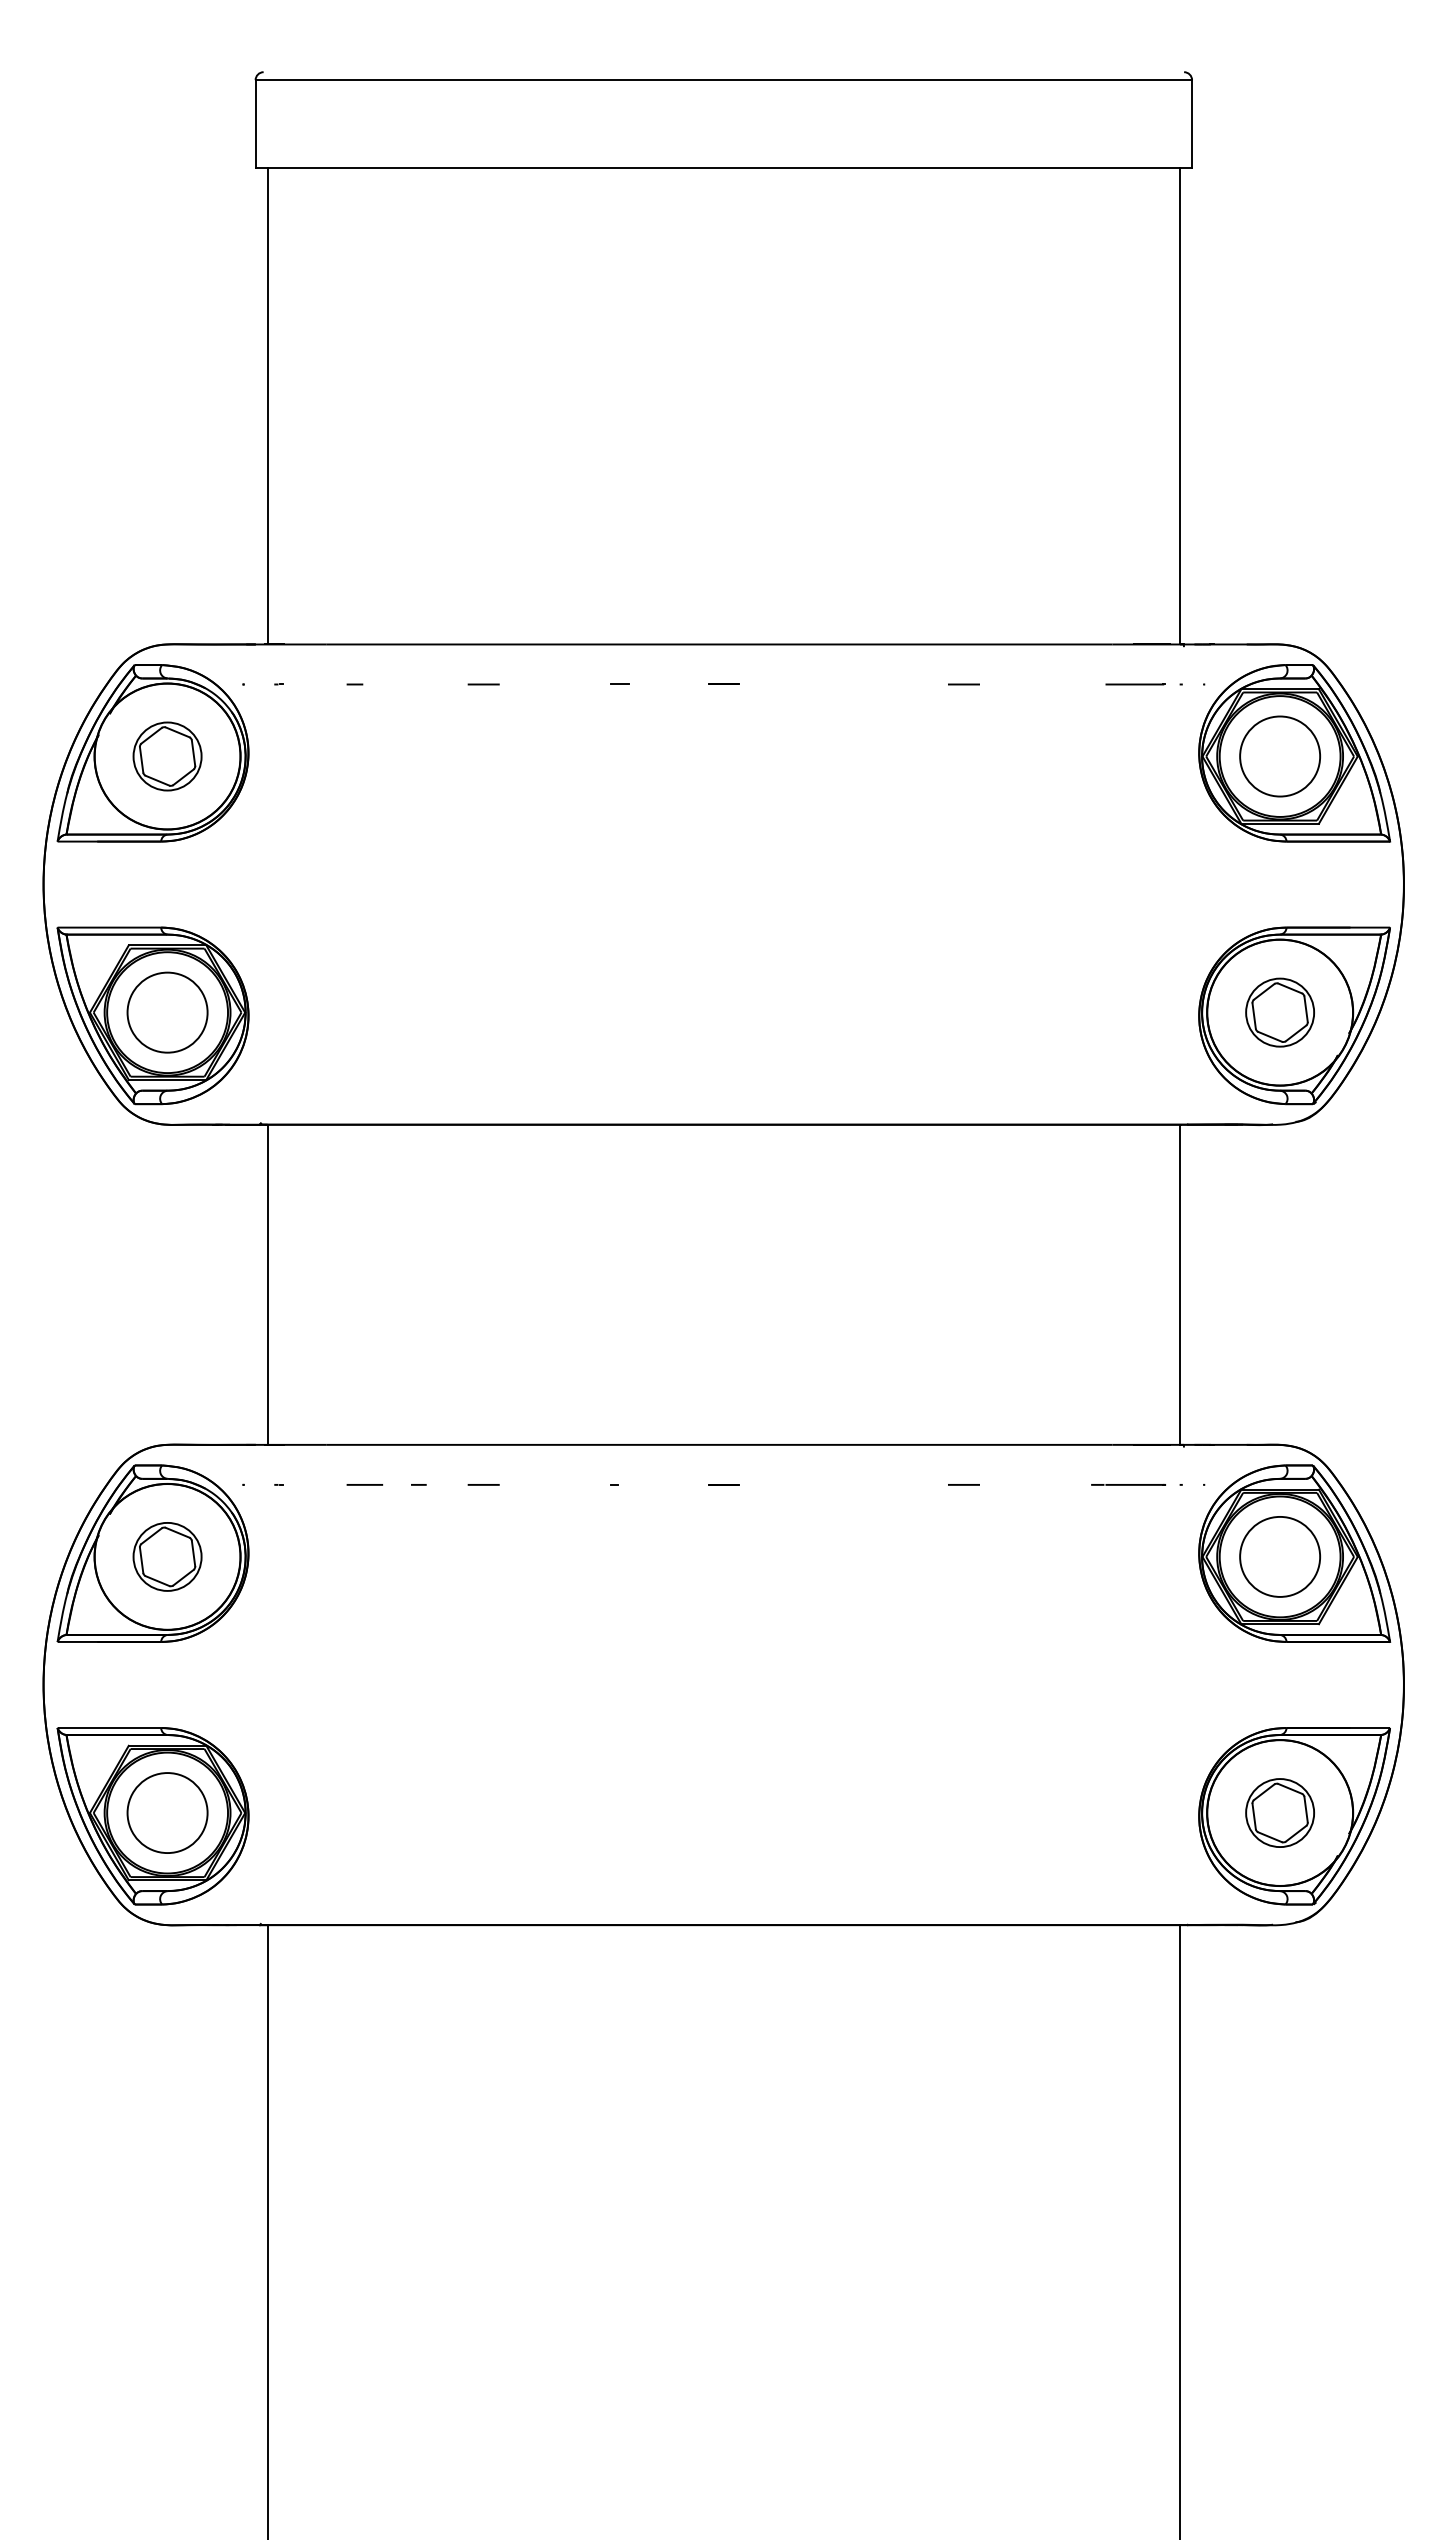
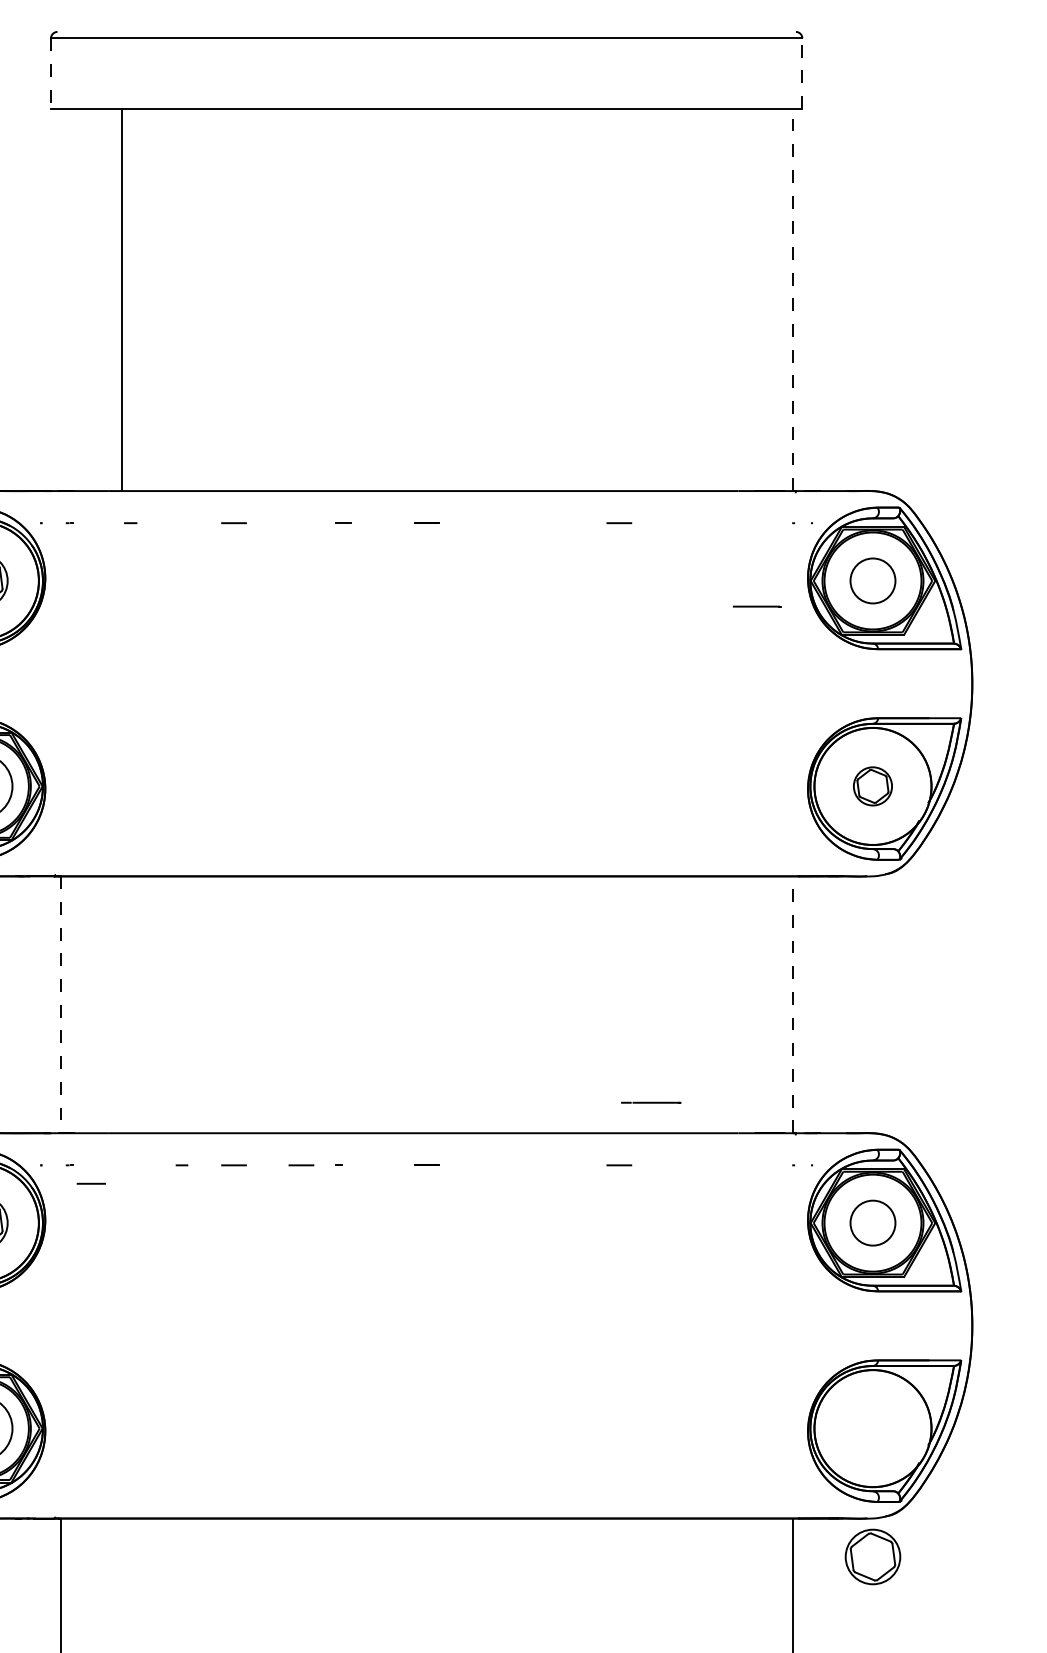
line: (1192, 123) -> (802, 73), solid -> dashed
line: (255, 124) -> (50, 73), solid -> dashed
line: (1180, 405) -> (793, 299), solid -> dashed
line: (267, 406) -> (122, 300), moved
line: (1135, 684) -> (756, 606), moved
circle: (1280, 756) -> (873, 580), size x0.7
part: (1279, 1012) -> (872, 786), size x0.7
line: (1180, 1284) -> (793, 1004), solid -> dashed
line: (267, 1285) -> (60, 1005), solid -> dashed
line: (364, 1484) -> (91, 1183), moved
line: (567, 1484) -> (301, 1165), added
line: (1128, 1484) -> (651, 1102), moved
circle: (1280, 1556) -> (873, 1222), size x0.7
part: (1279, 1812) -> (872, 1556), moved

